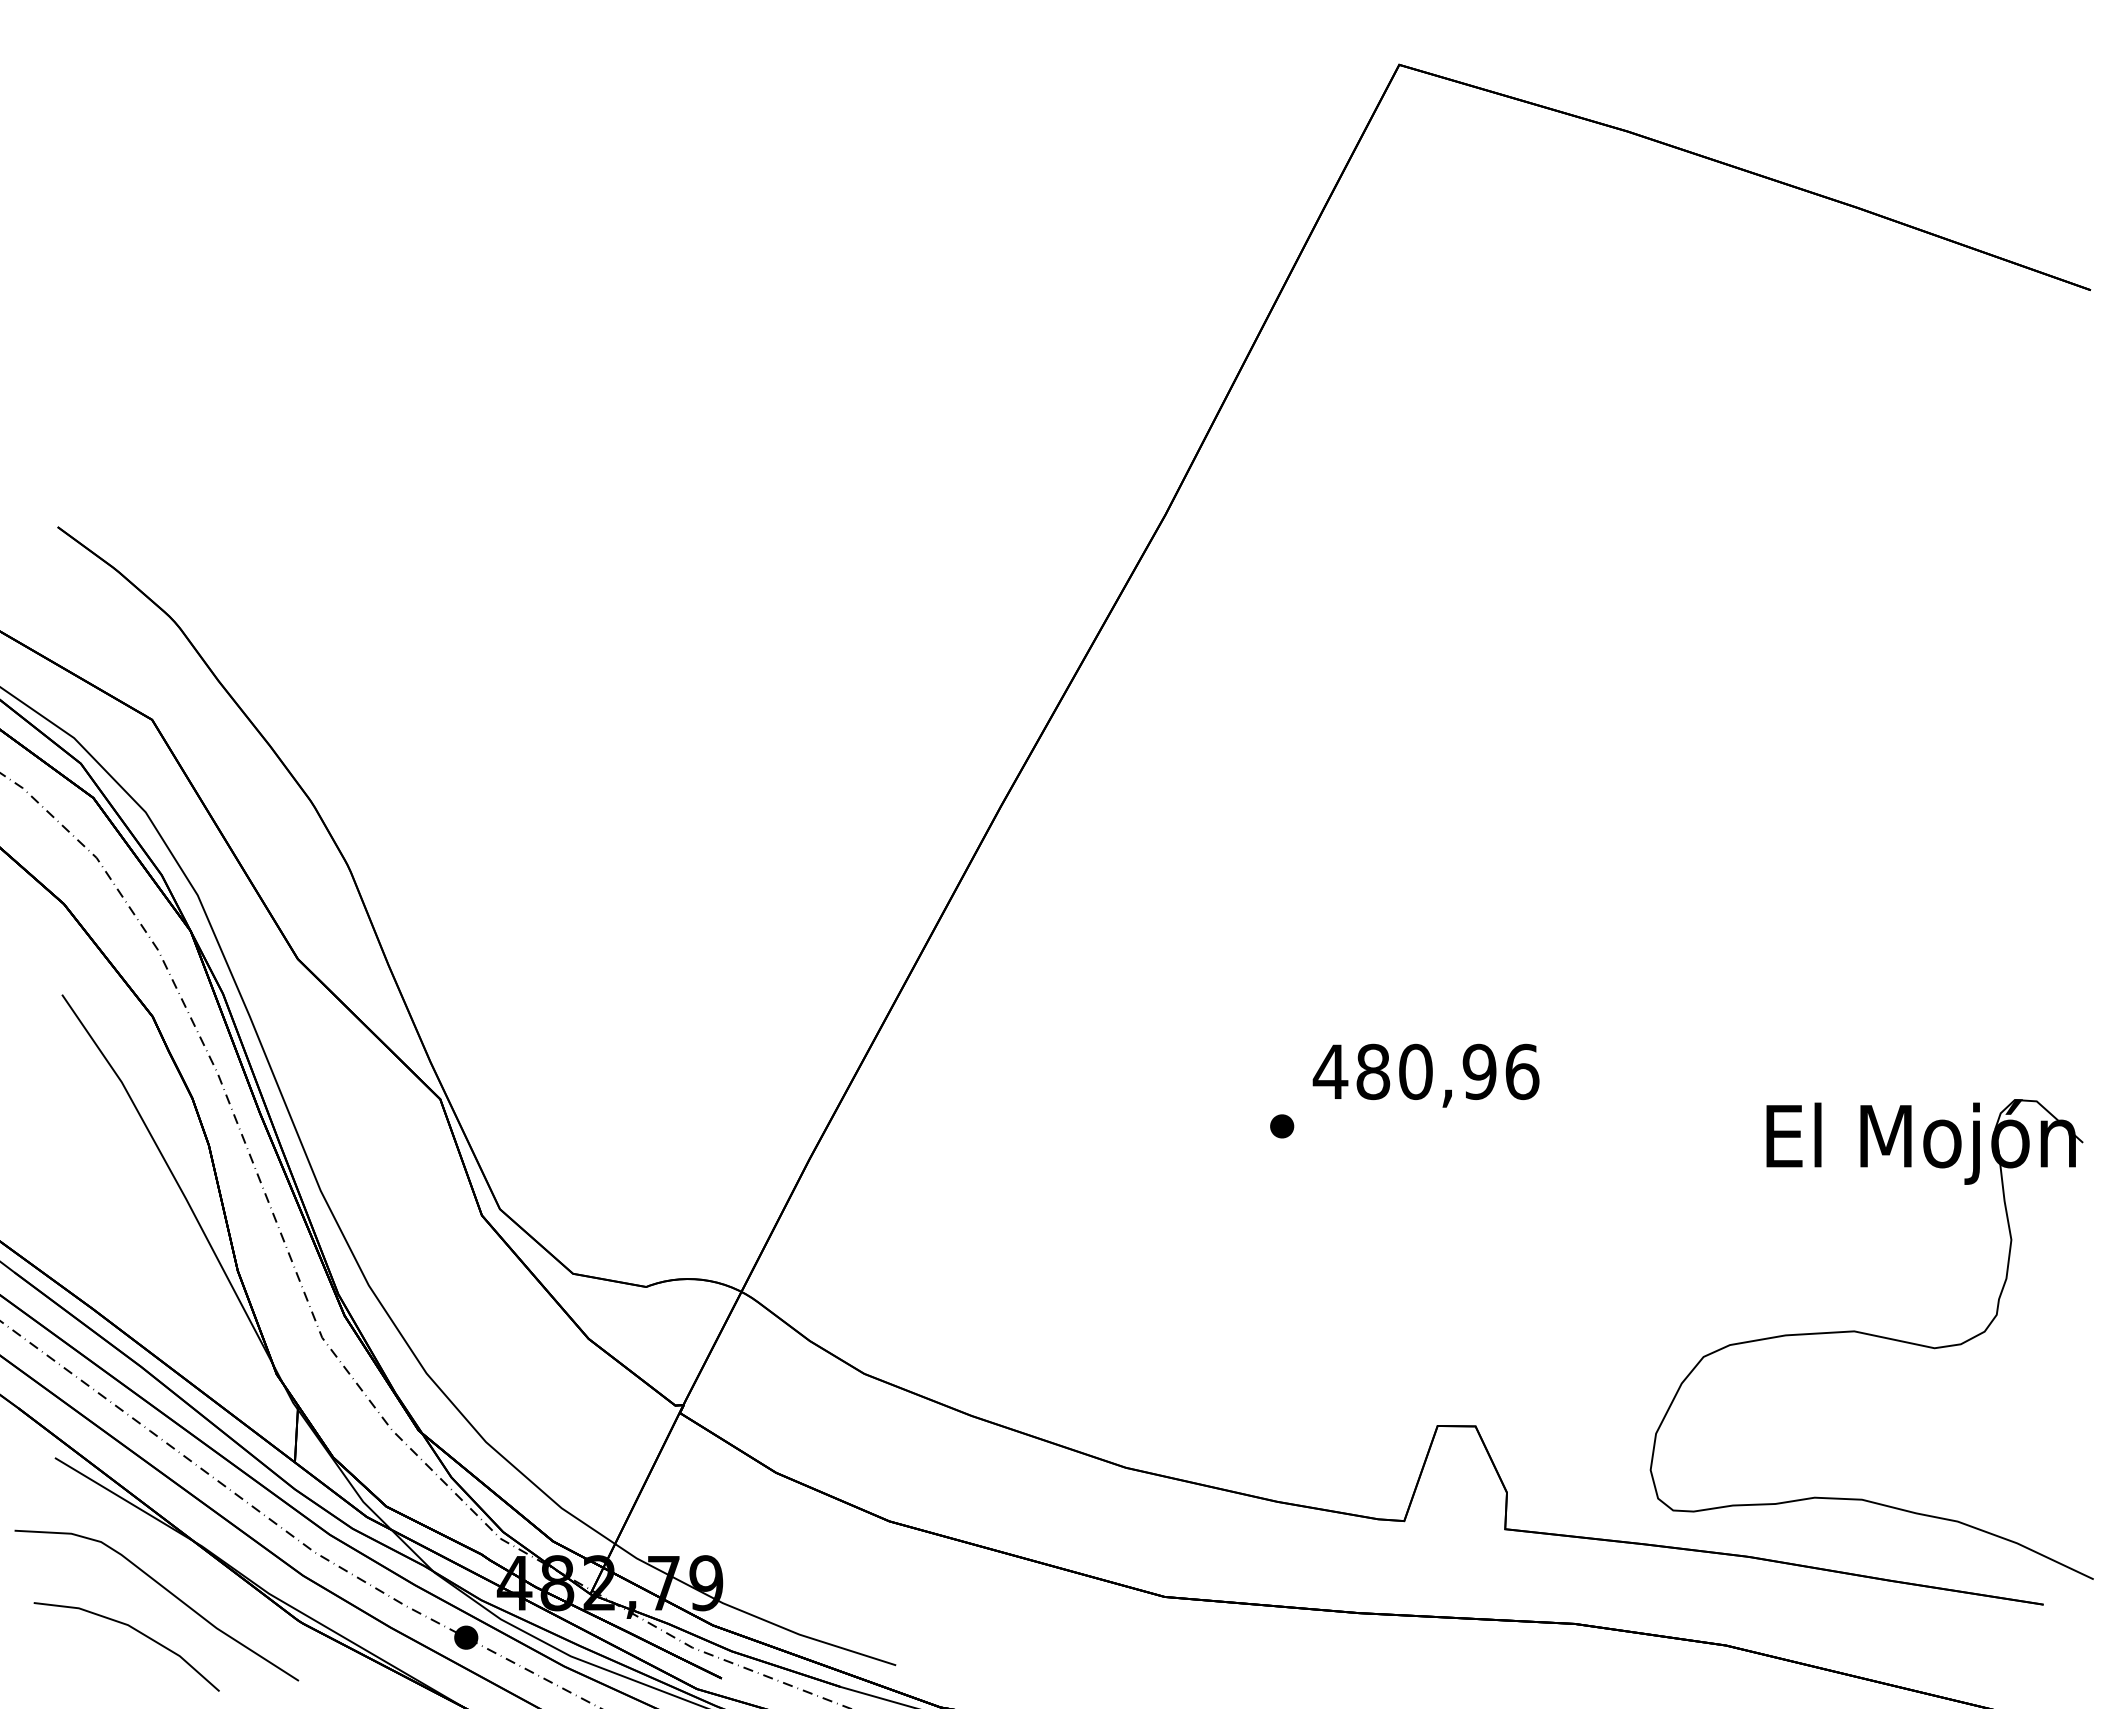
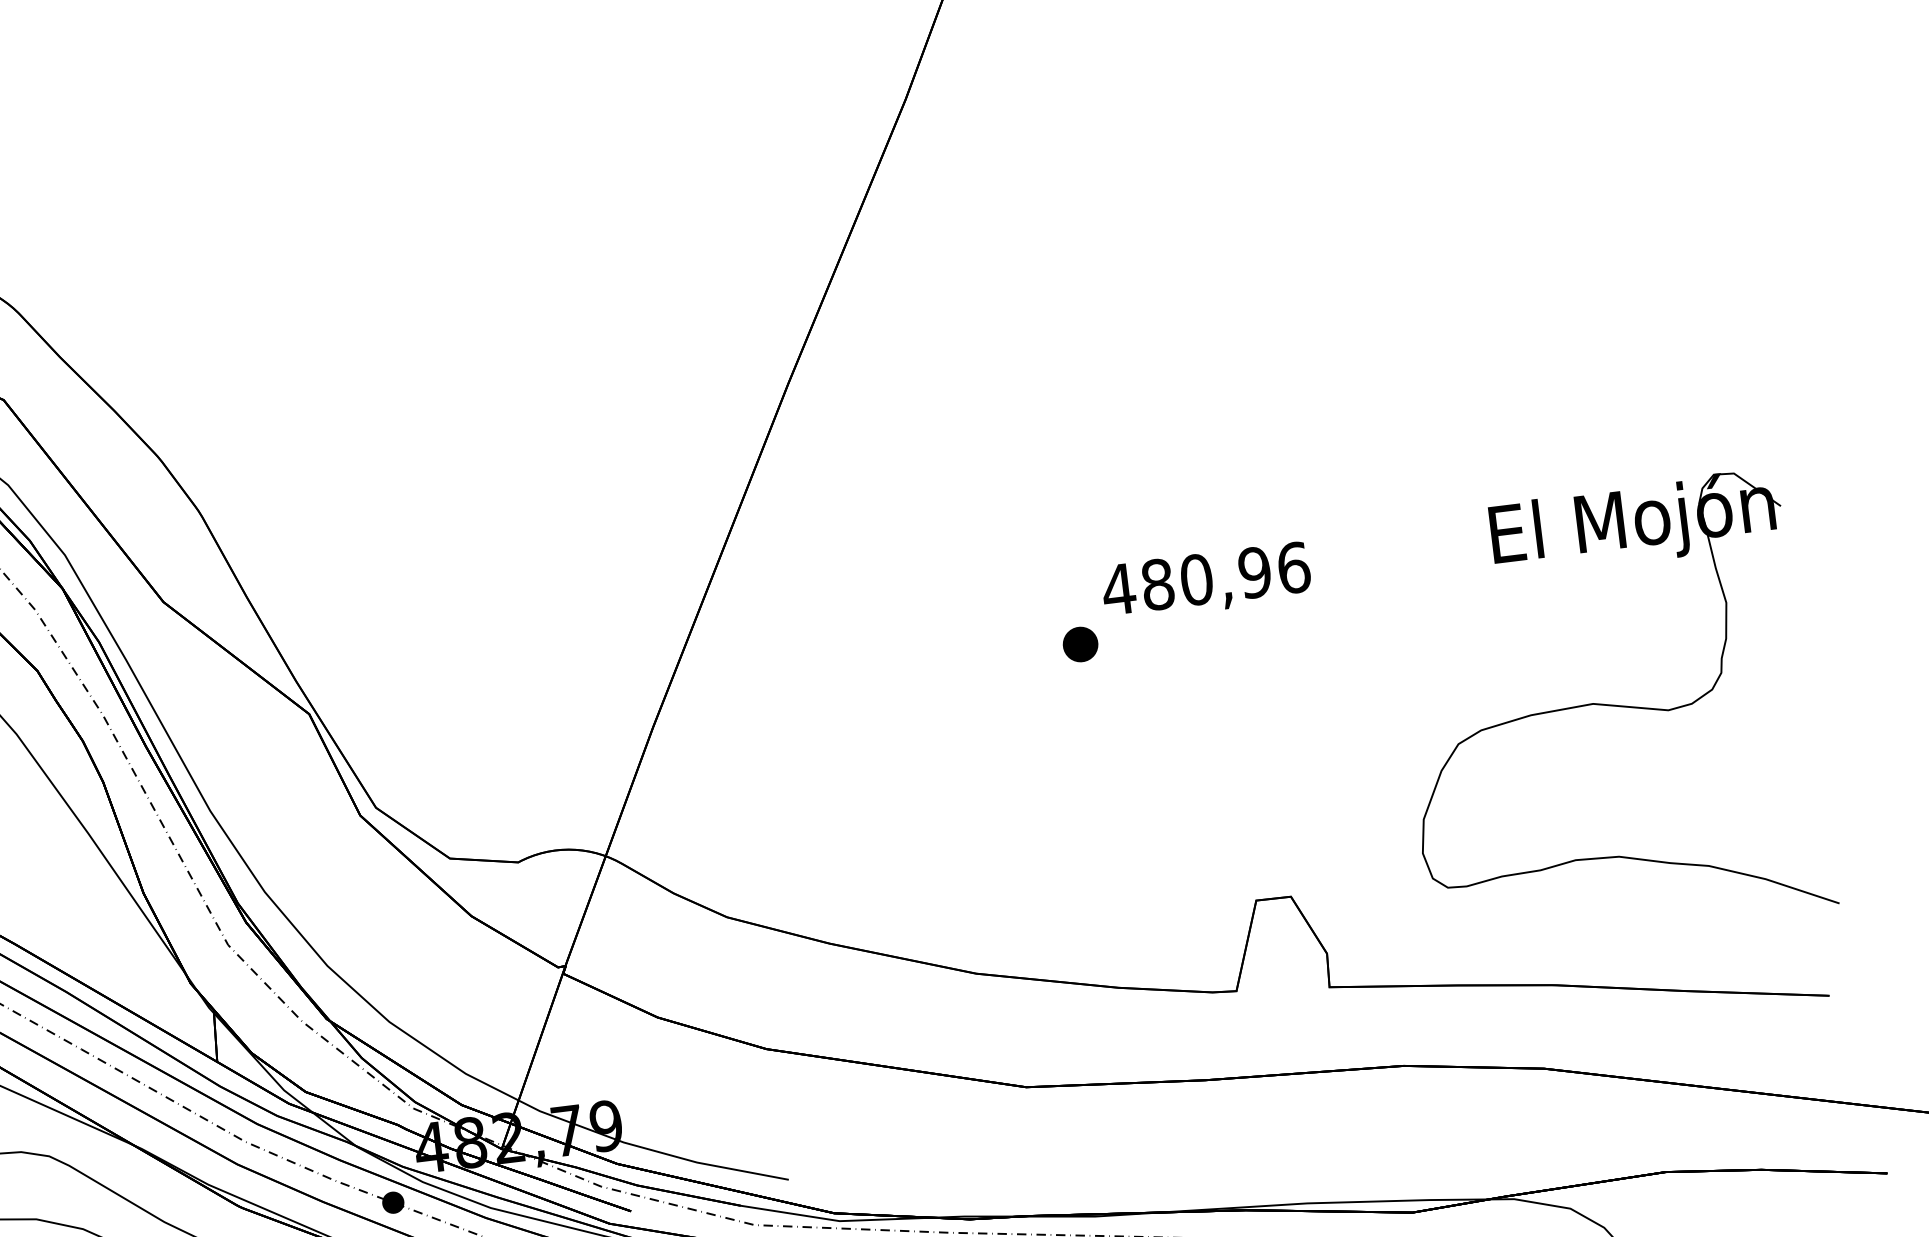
part: (1282, 1126) -> (1081, 644), size x1.6
part: (1871, 1339) -> (1609, 709), moved

